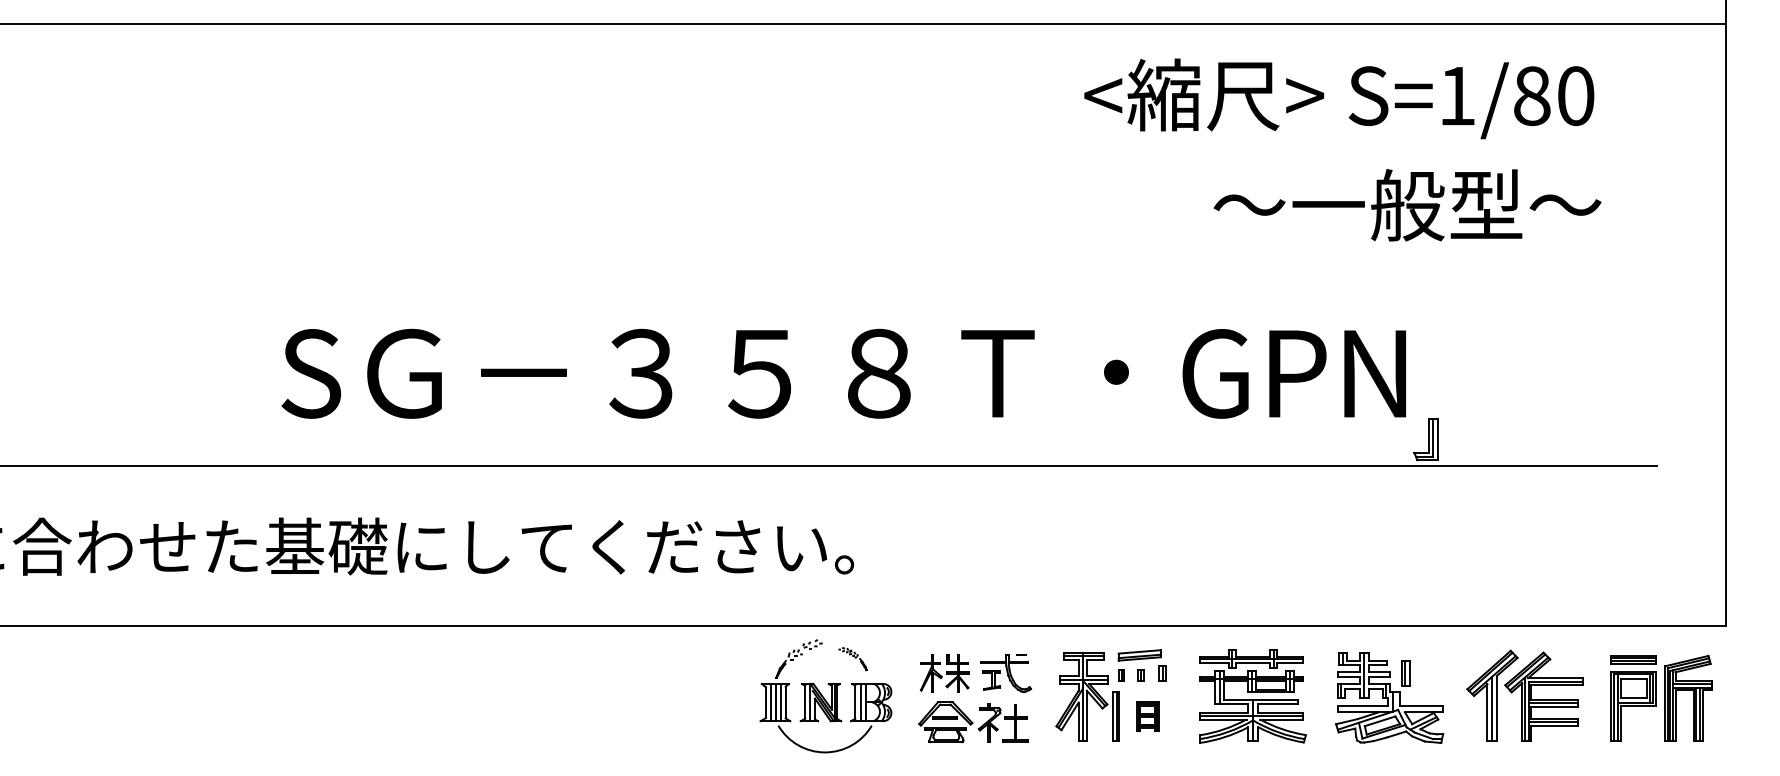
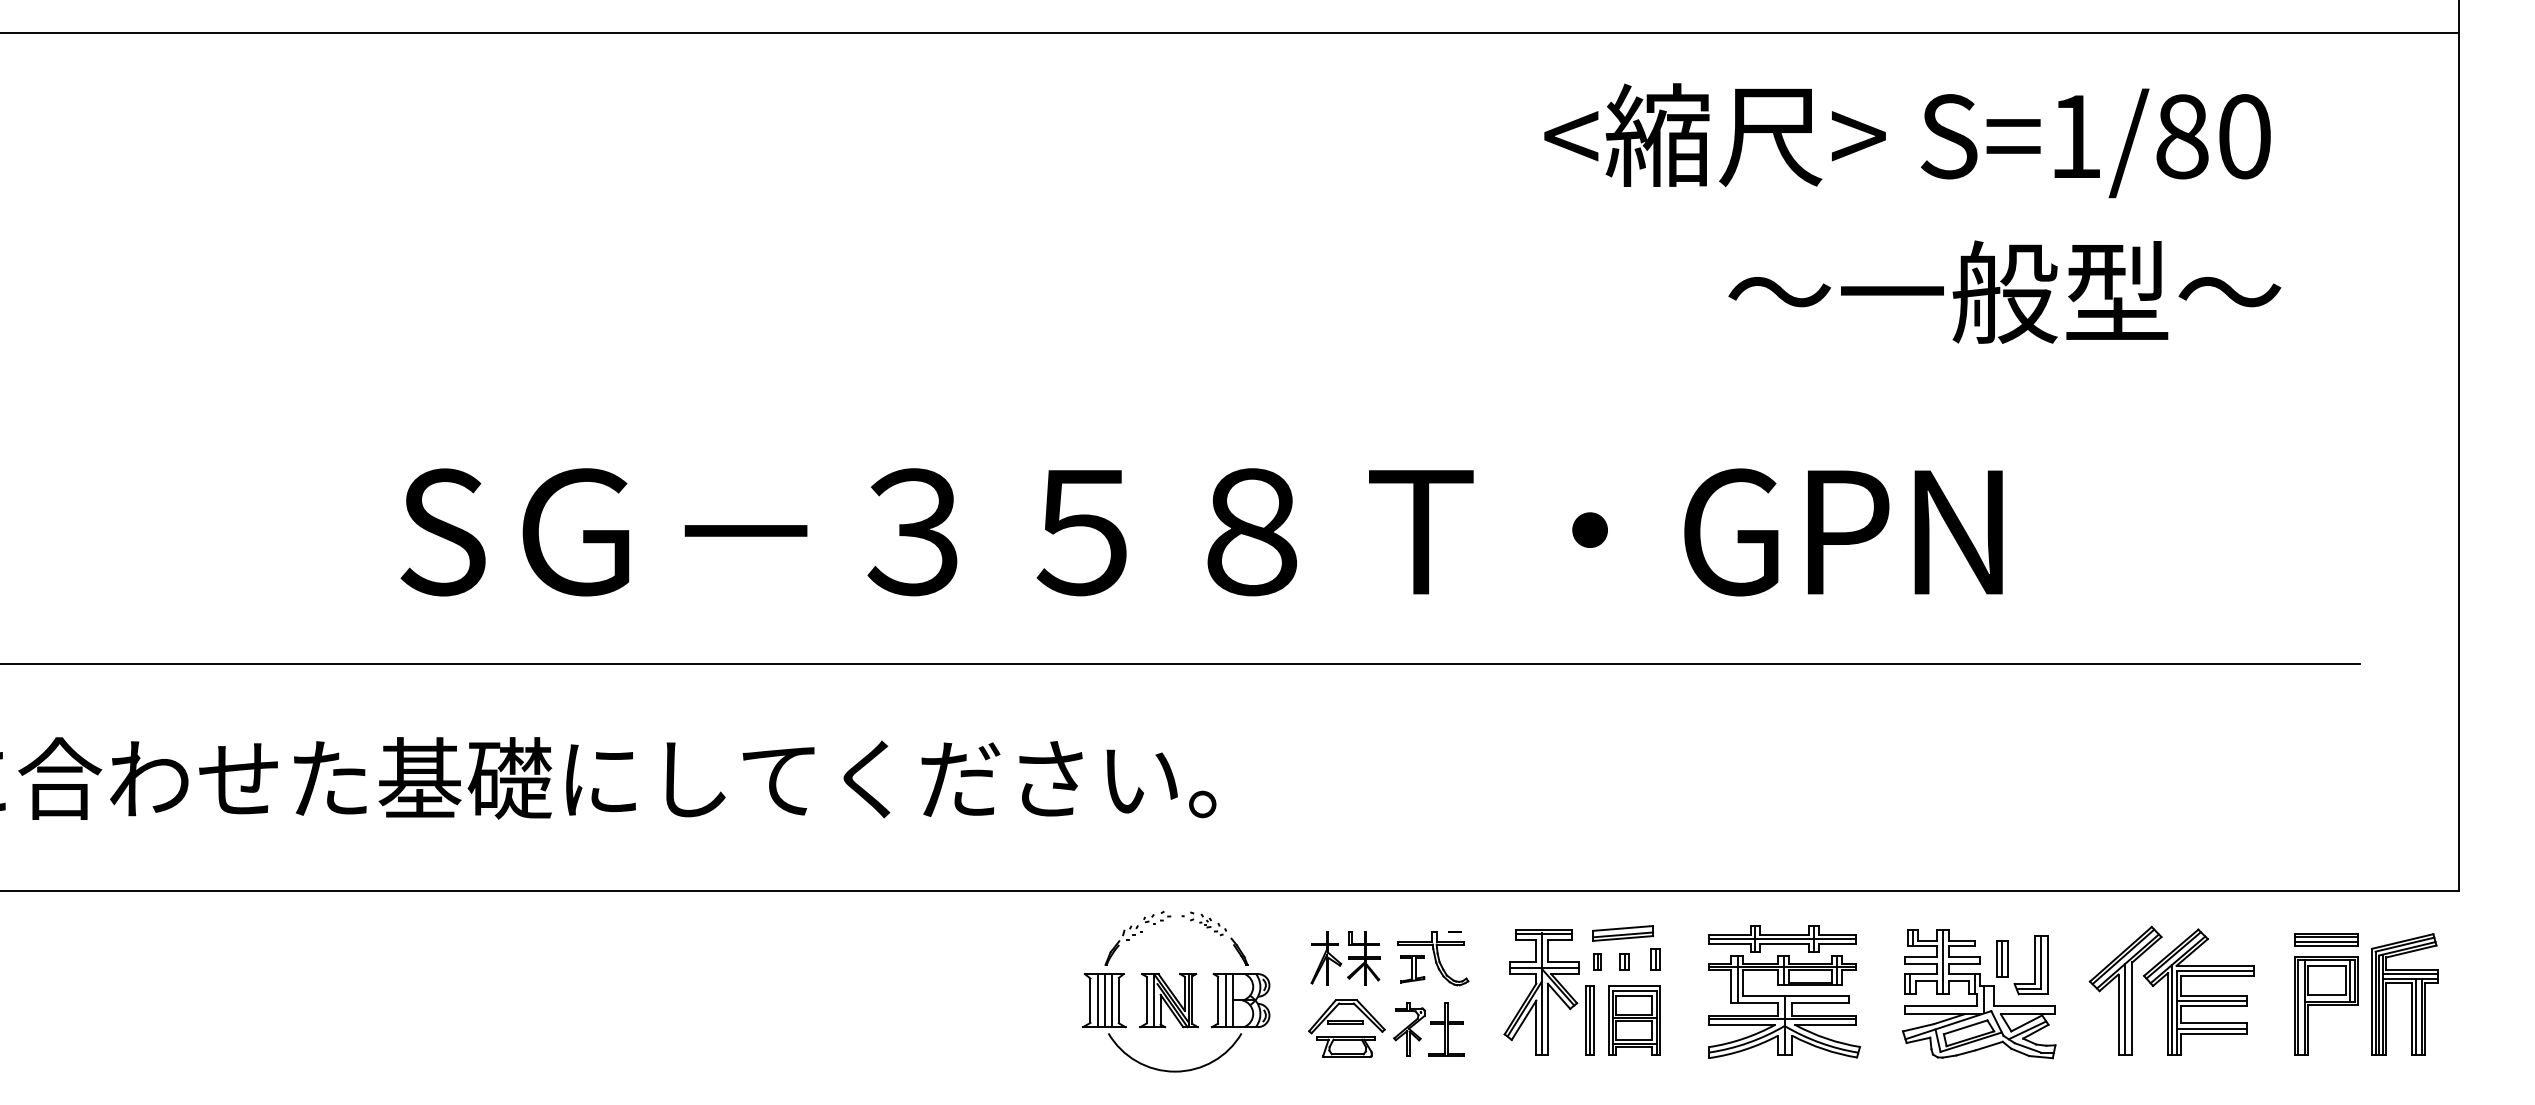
part: (1425, 439) -> (2030, 965), moved
part: (852, 658) -> (1214, 938), size x1.67
part: (1147, 716) -> (1634, 1020), size x1.67

